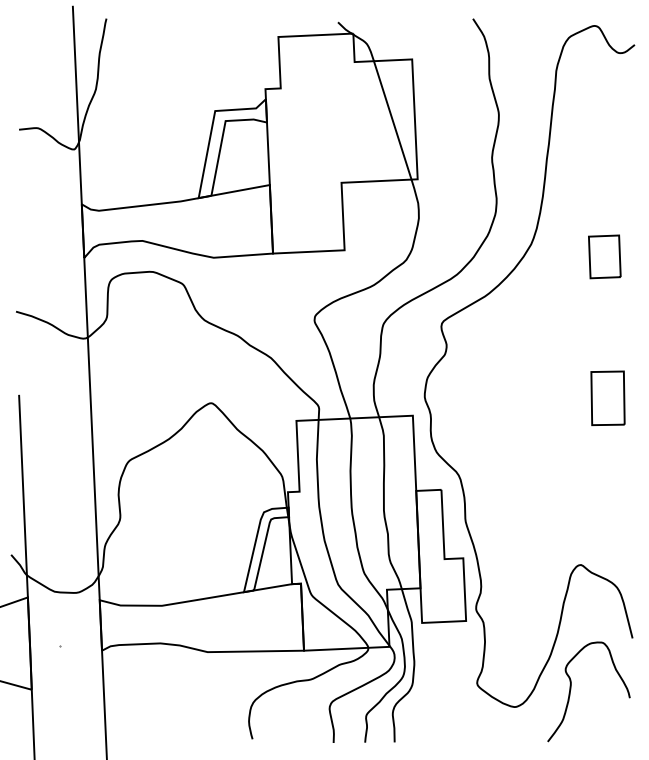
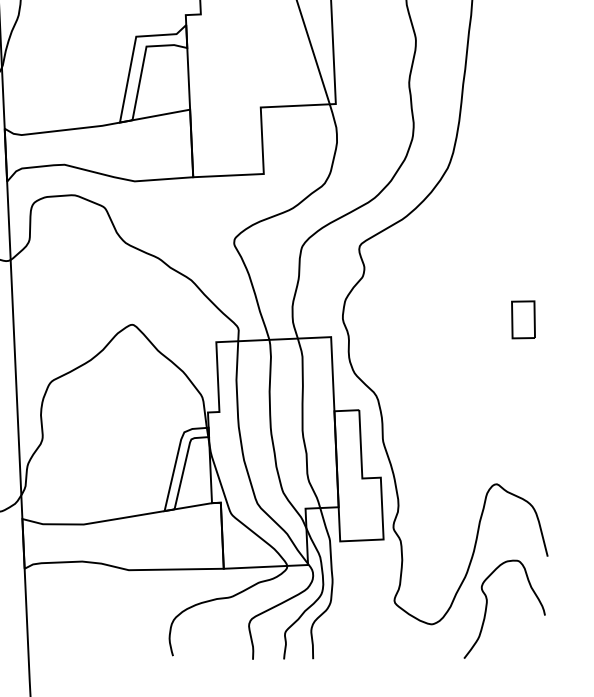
part: (604, 256) -> (520, 180), removed
part: (607, 397) -> (522, 319), size x0.7

